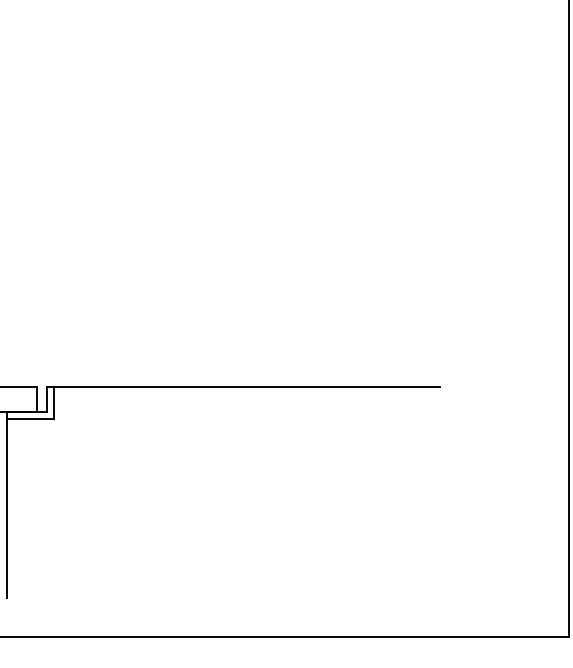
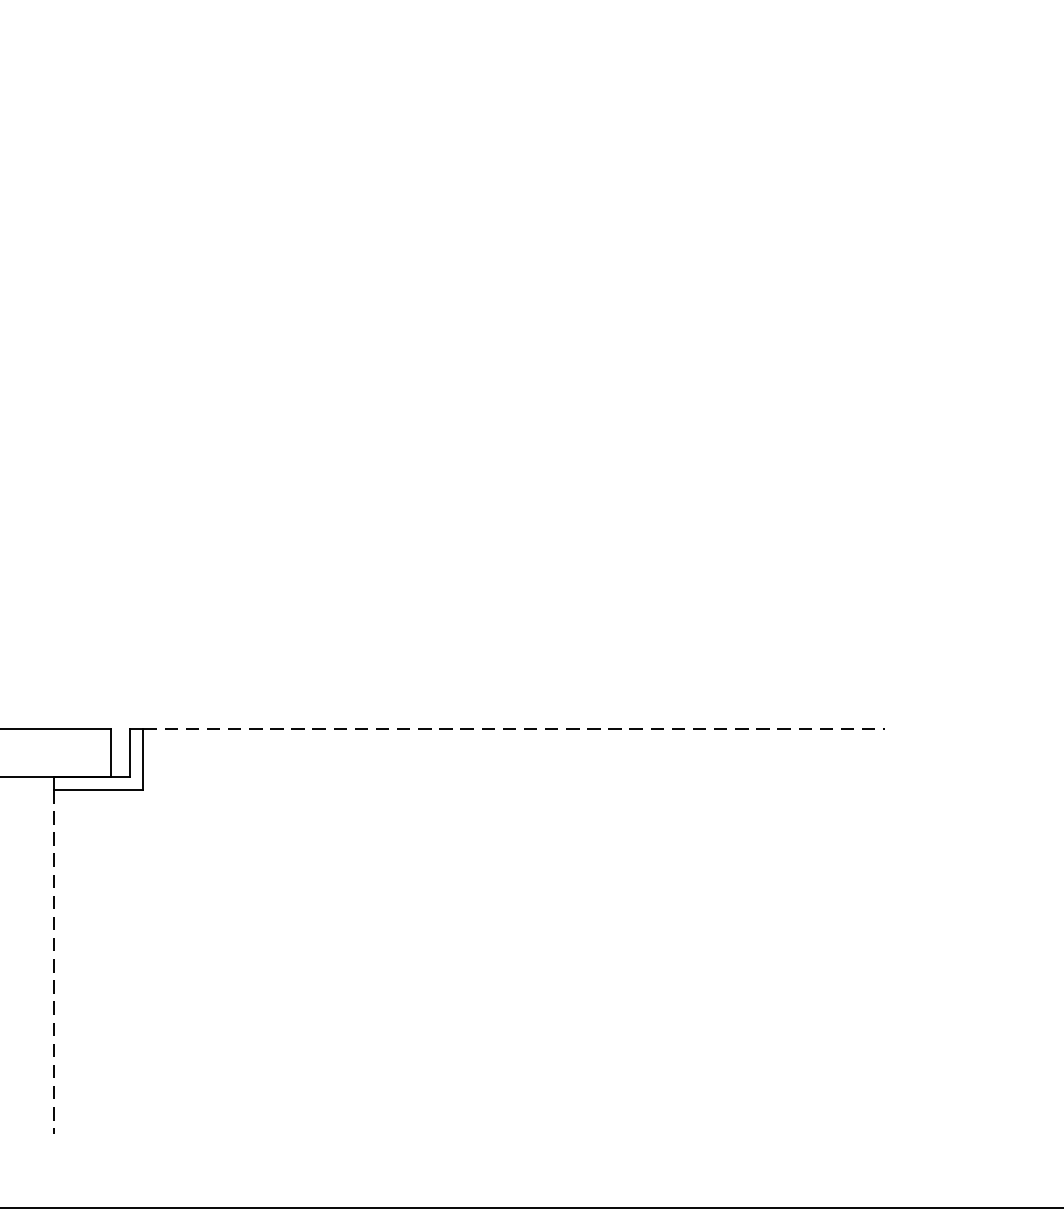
line: (246, 387) -> (514, 729), solid -> dashed
line: (6, 508) -> (52, 962), solid -> dashed

